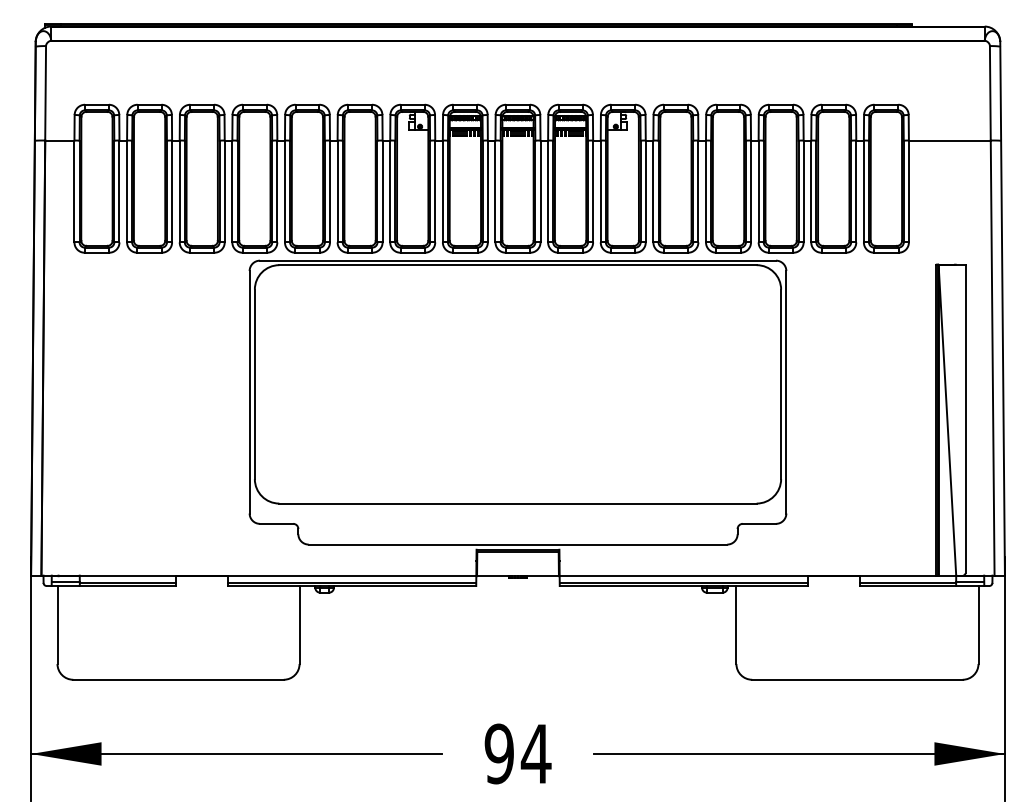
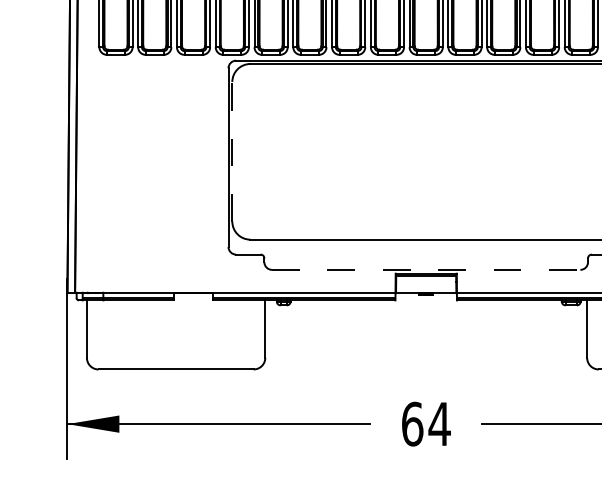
line: (254, 384) -> (232, 151), solid -> dashed
line: (518, 544) -> (426, 269), solid -> dashed
text: (499, 753) -> (412, 423), 94 -> 64

